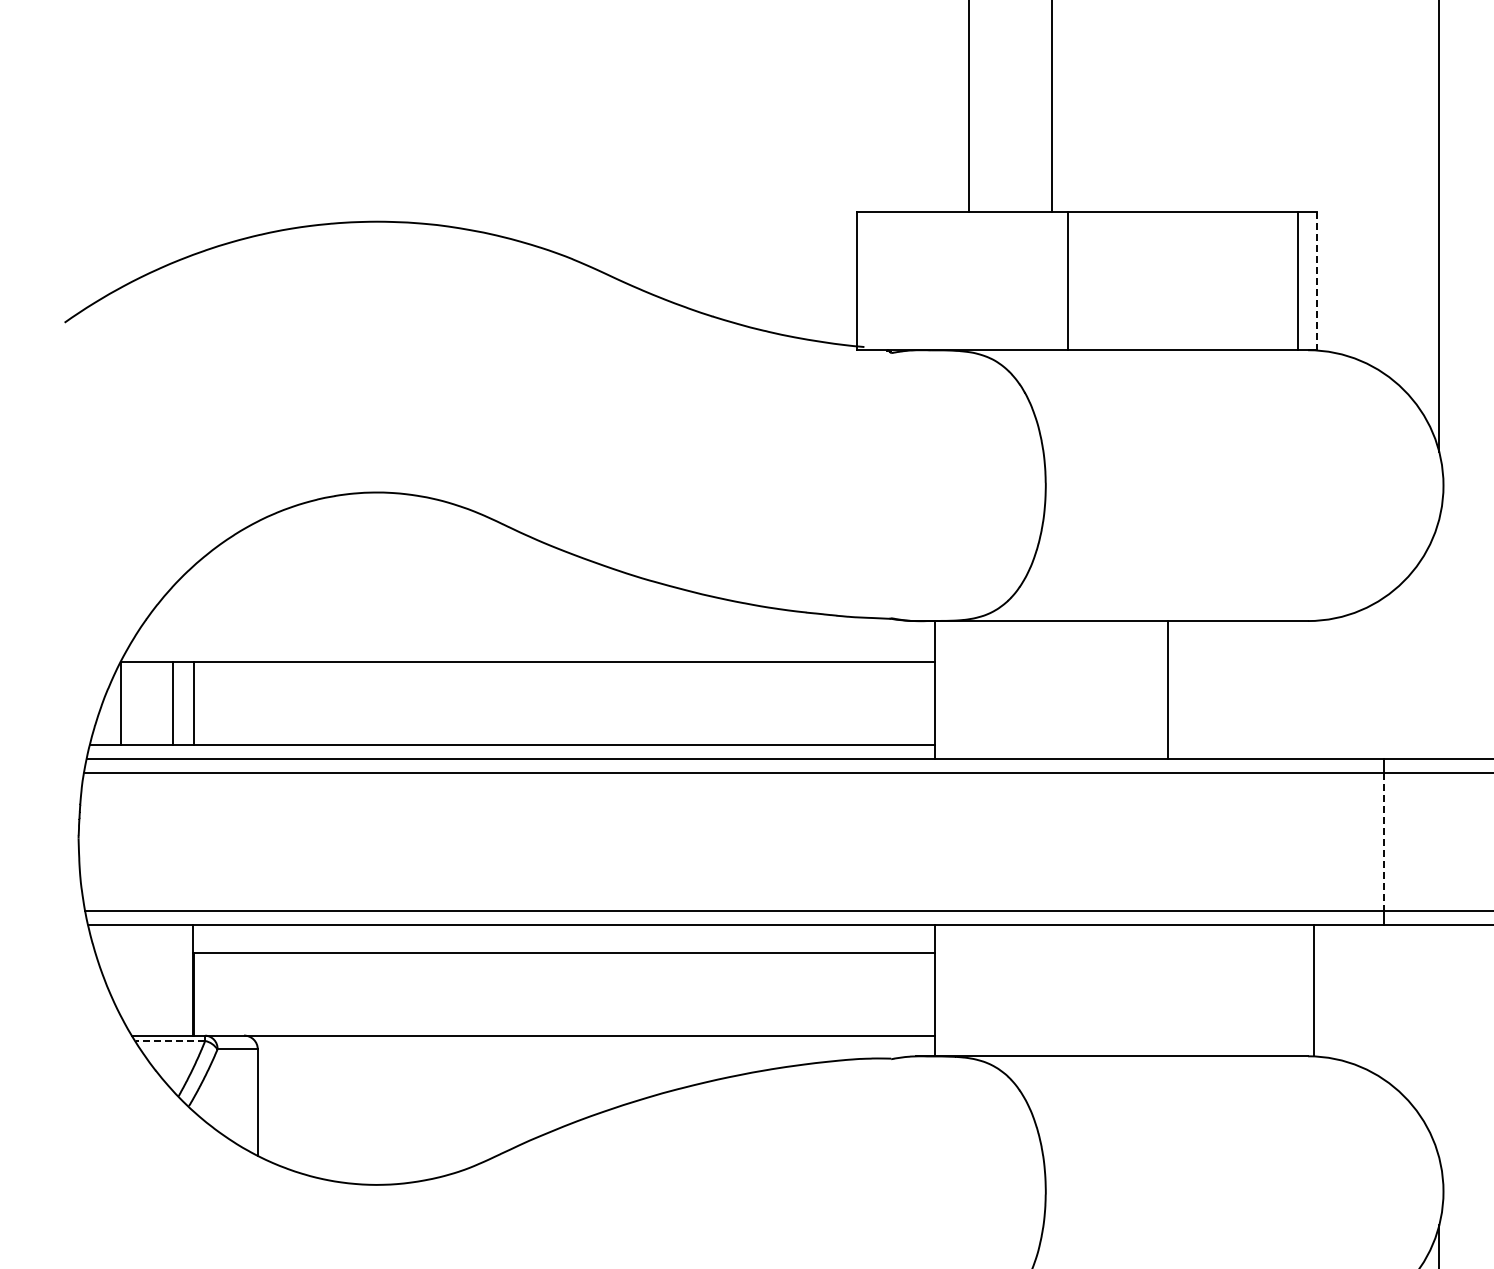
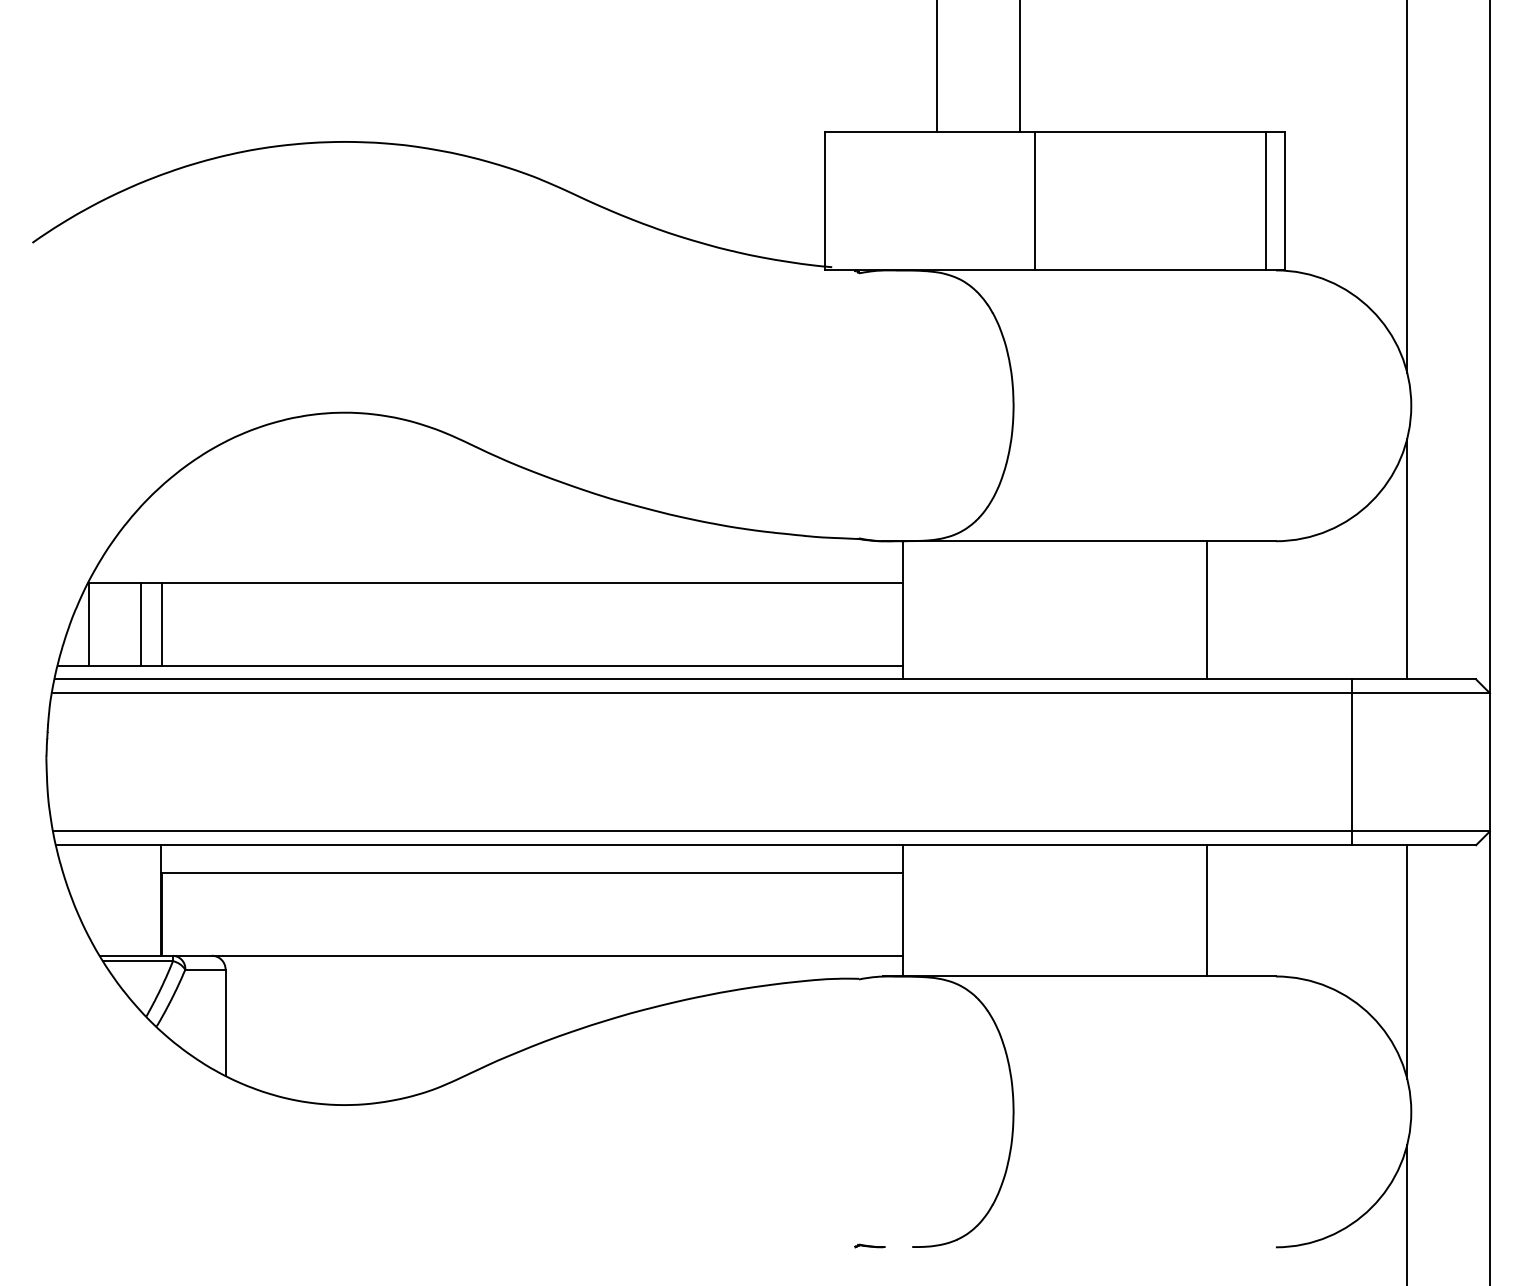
line: (1316, 281) -> (1284, 201), dashed -> solid
line: (1439, 639) -> (1407, 559), added
line: (1167, 690) -> (1206, 610), moved
line: (1383, 842) -> (1351, 762), dashed -> solid
line: (1313, 990) -> (1206, 910), moved
line: (170, 1041) -> (138, 961), dashed -> solid
line: (1439, 1041) -> (1407, 961), added

